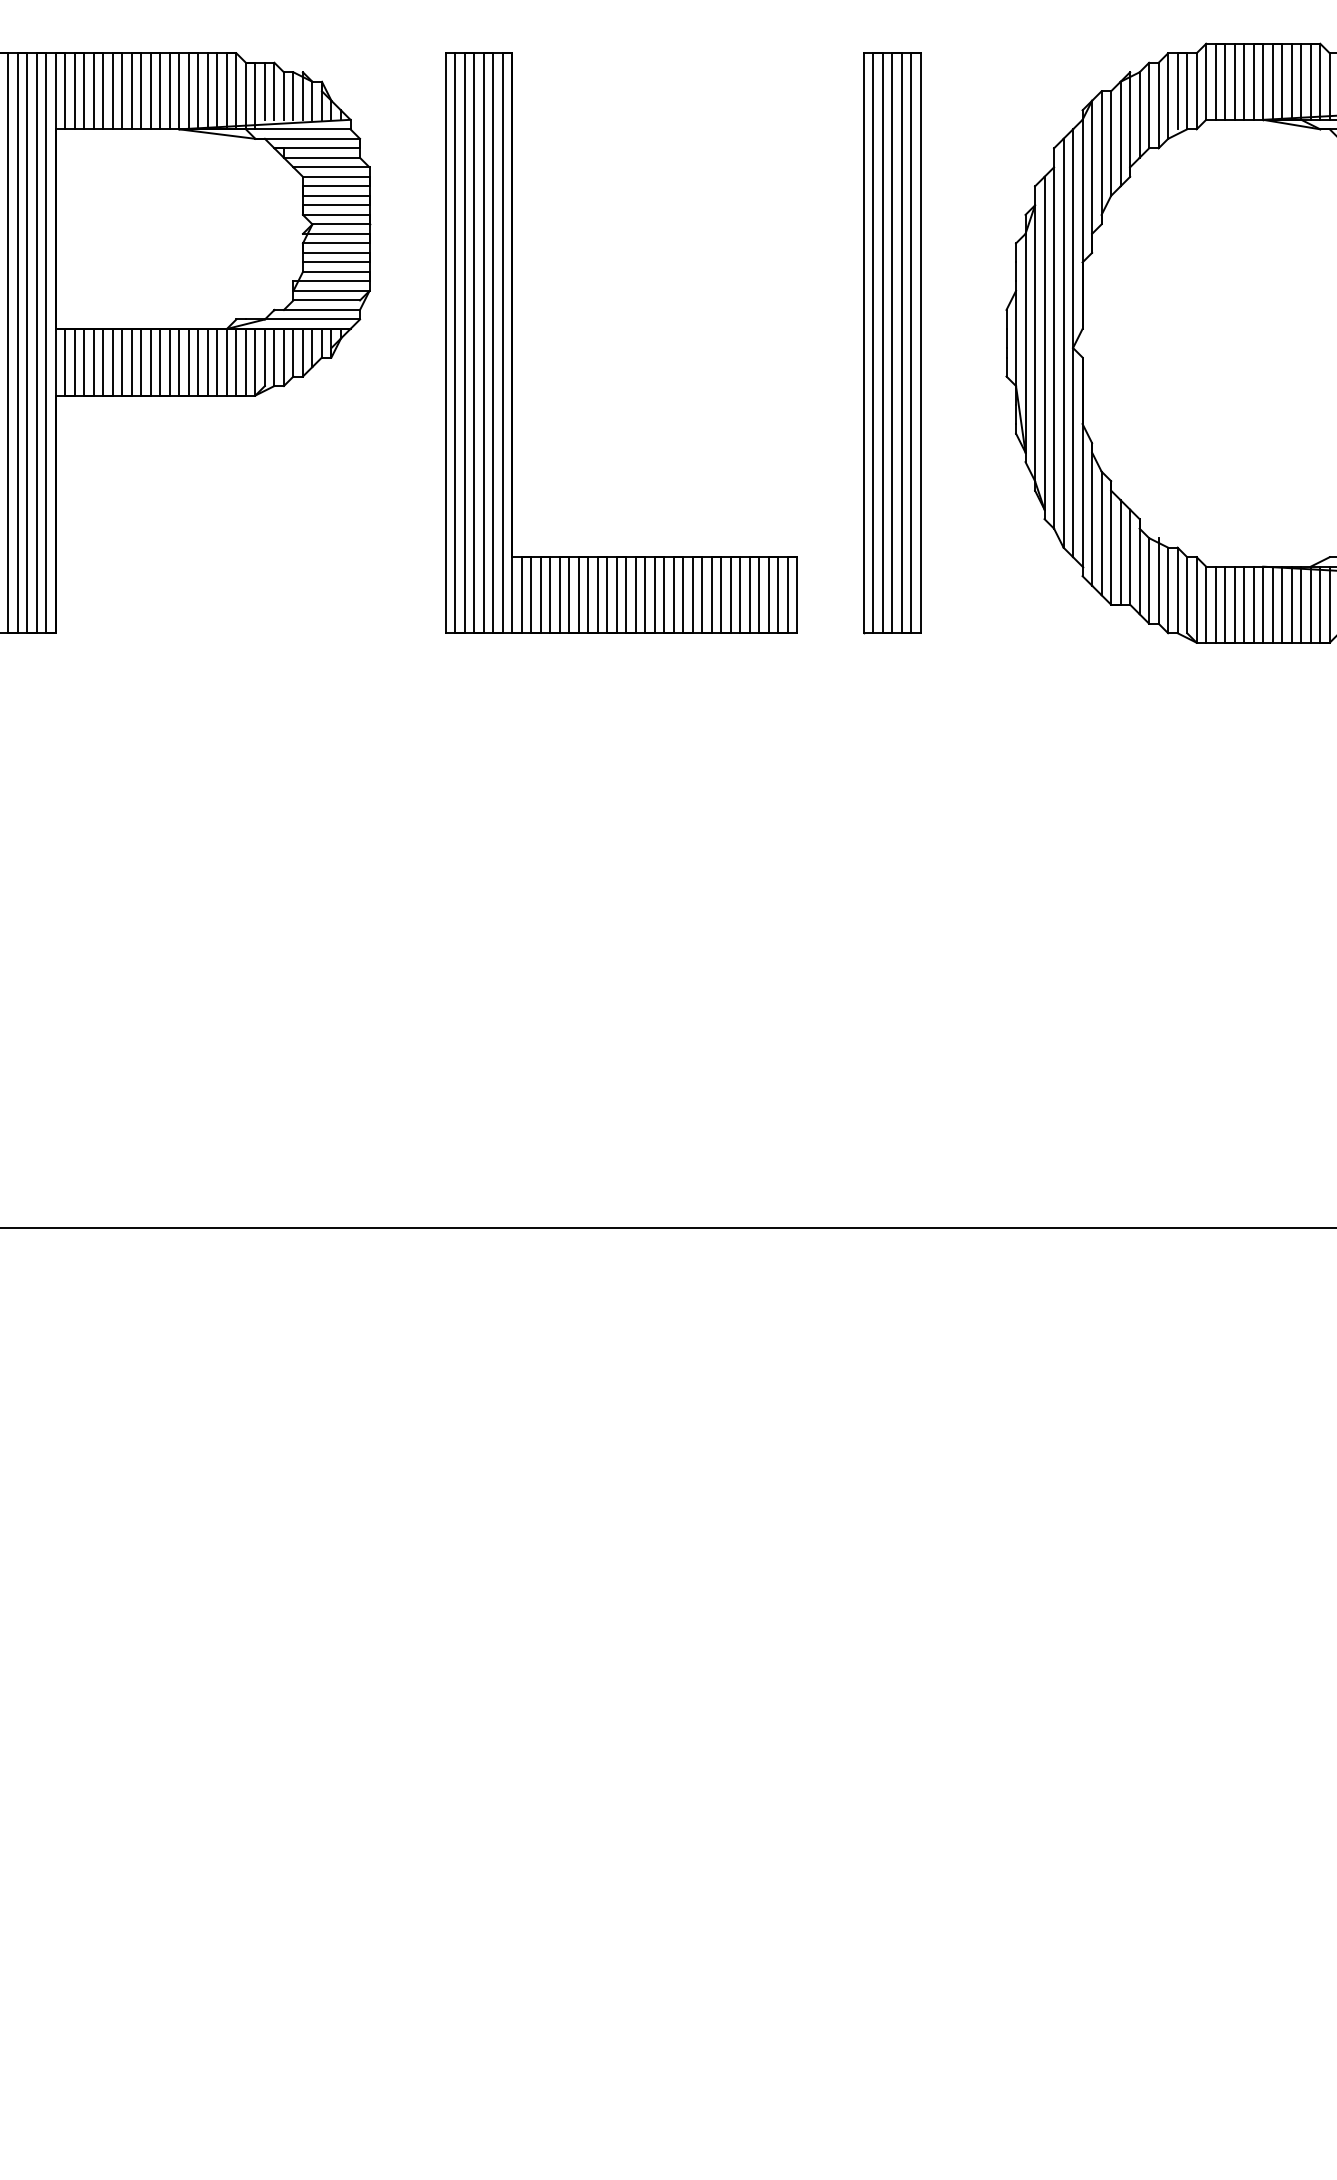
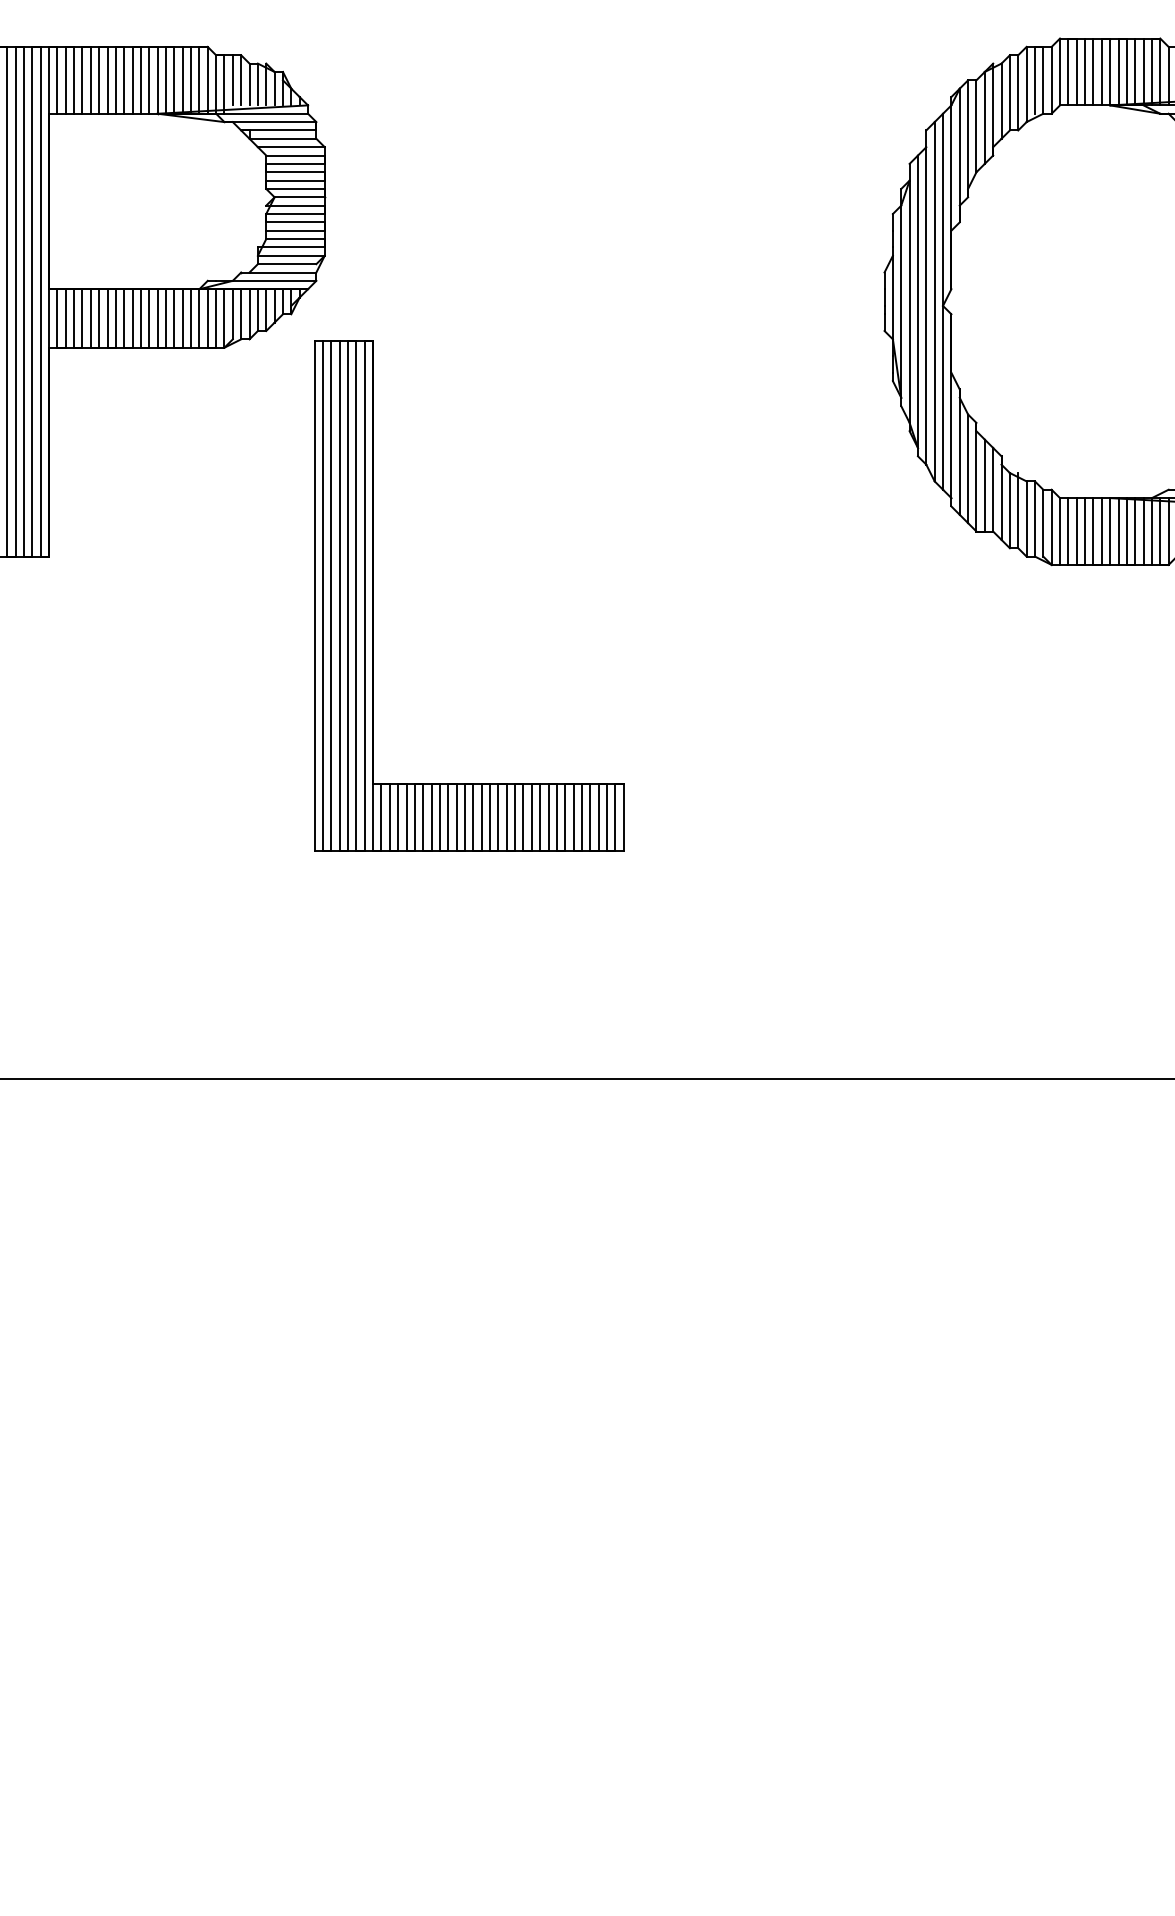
part: (512, 342) -> (373, 595), moved
part: (891, 344) -> (783, 302), removed

